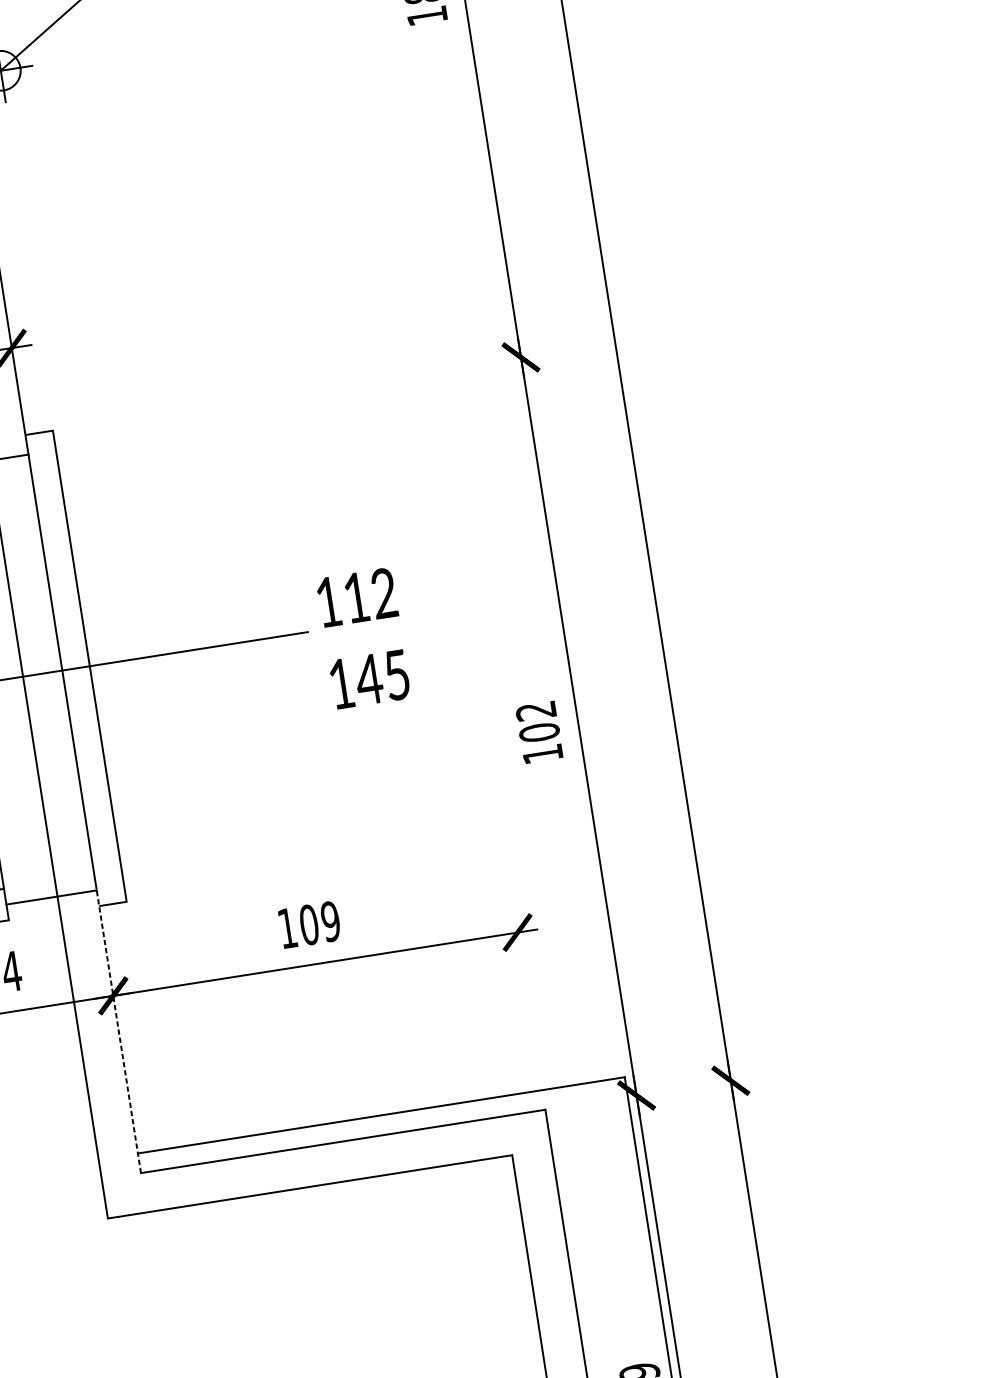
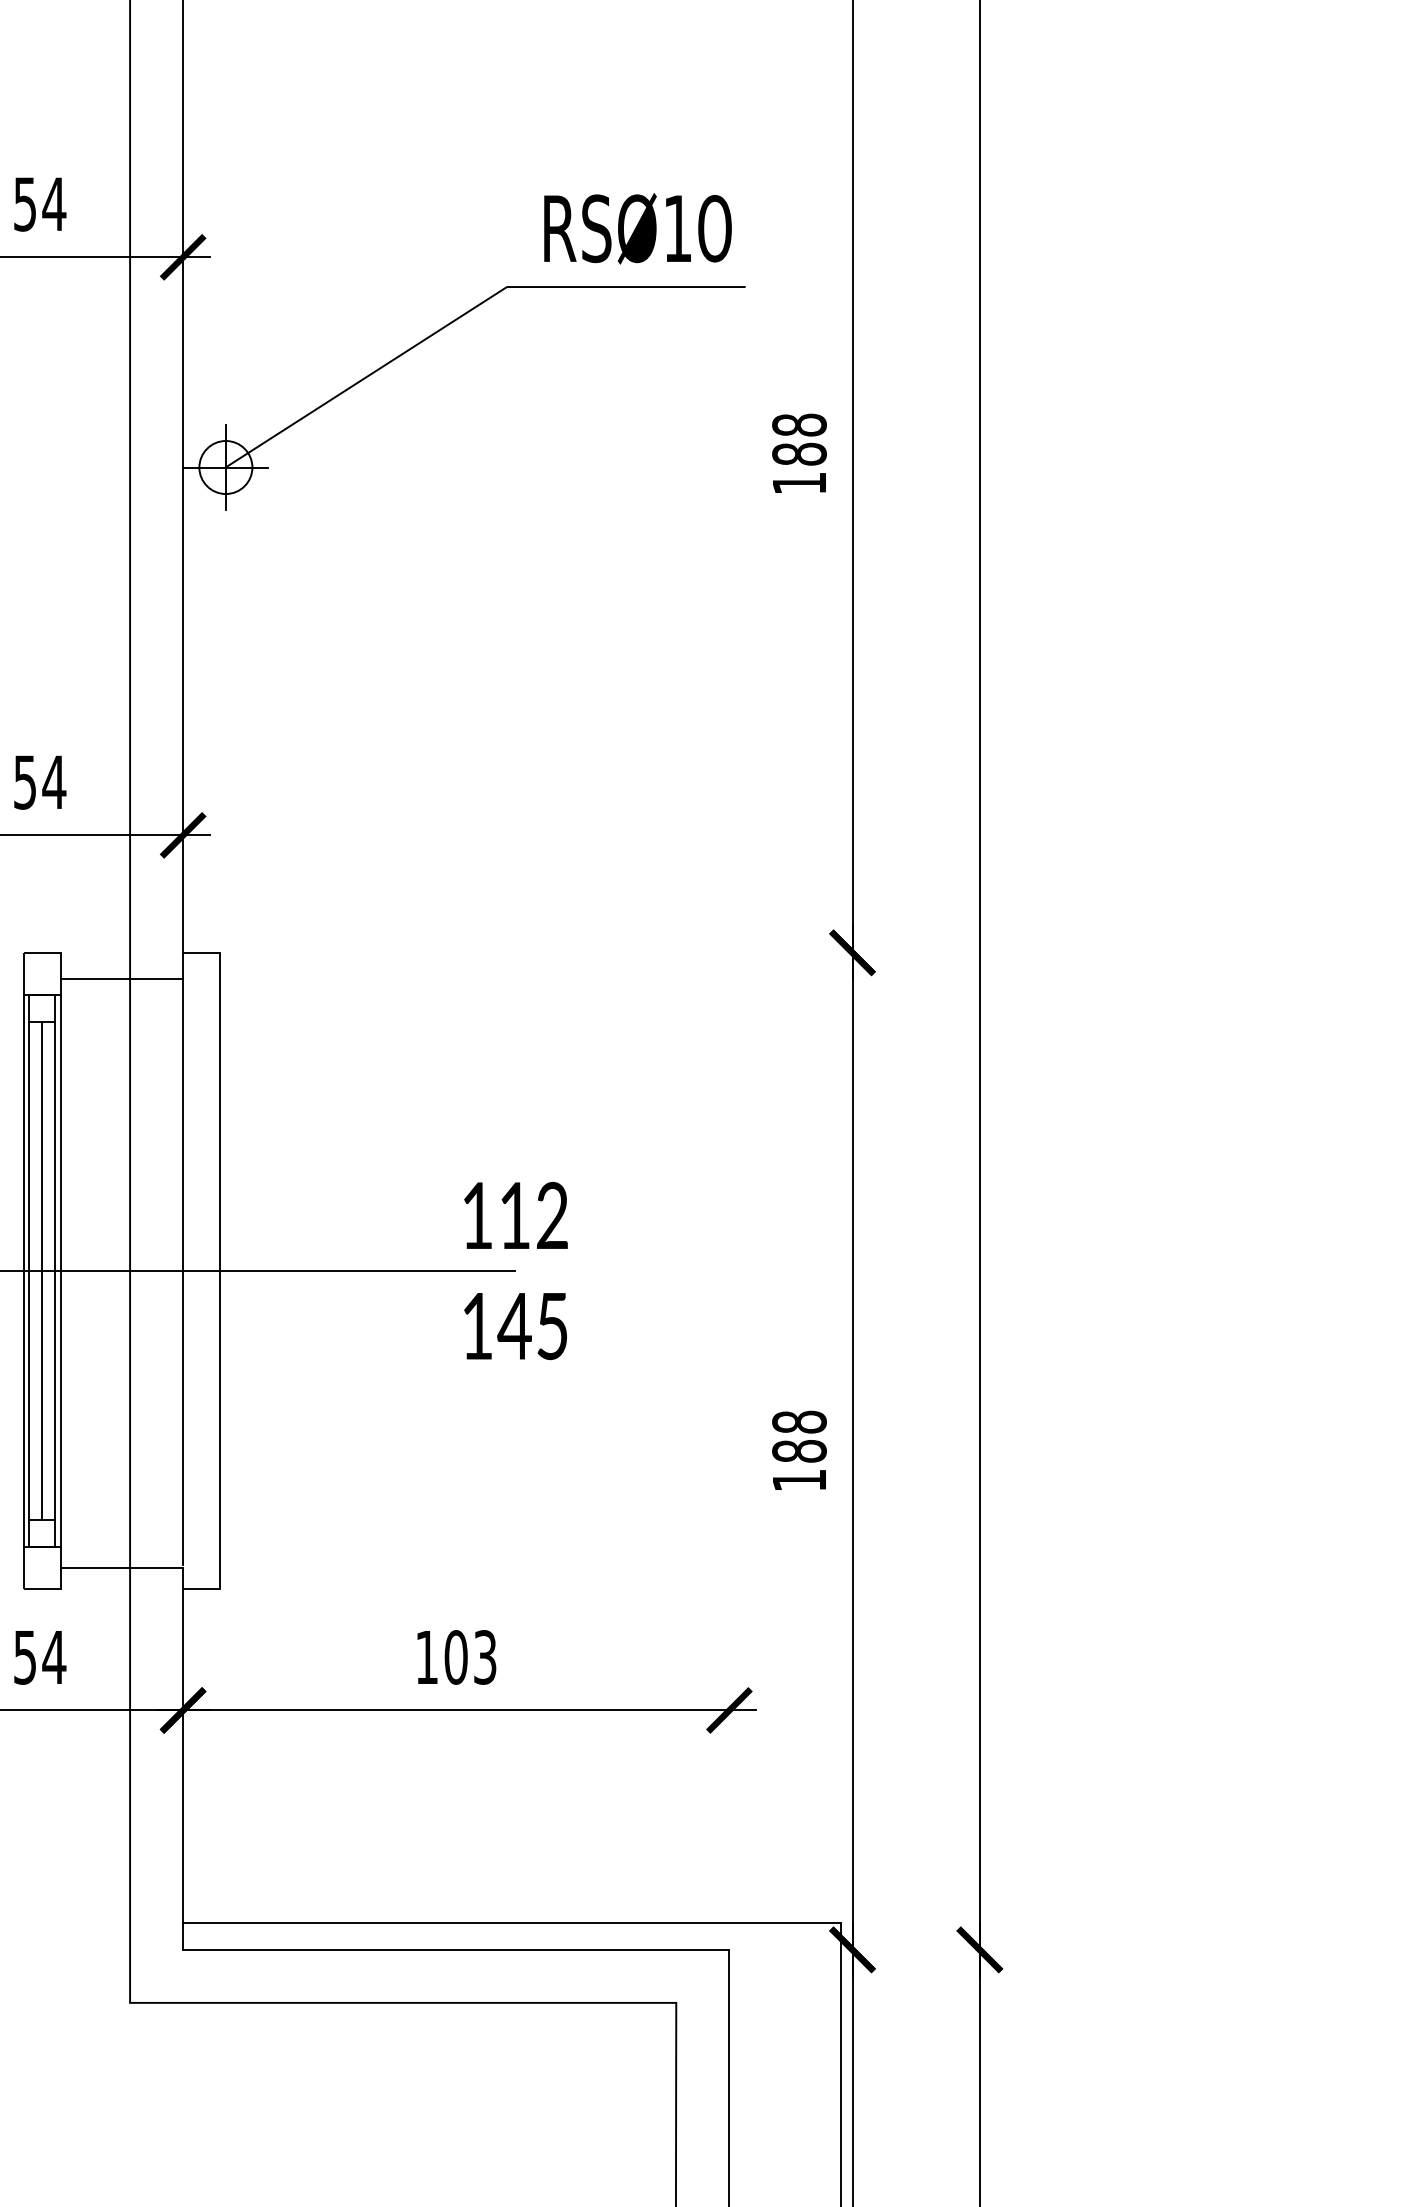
text: (363, 638) -> (515, 1271), moved
text: (537, 721) -> (799, 1436), 102 -> 188
text: (330, 921) -> (484, 1657), 109 -> 103
line: (119, 1031) -> (183, 1758), dashed -> solid

